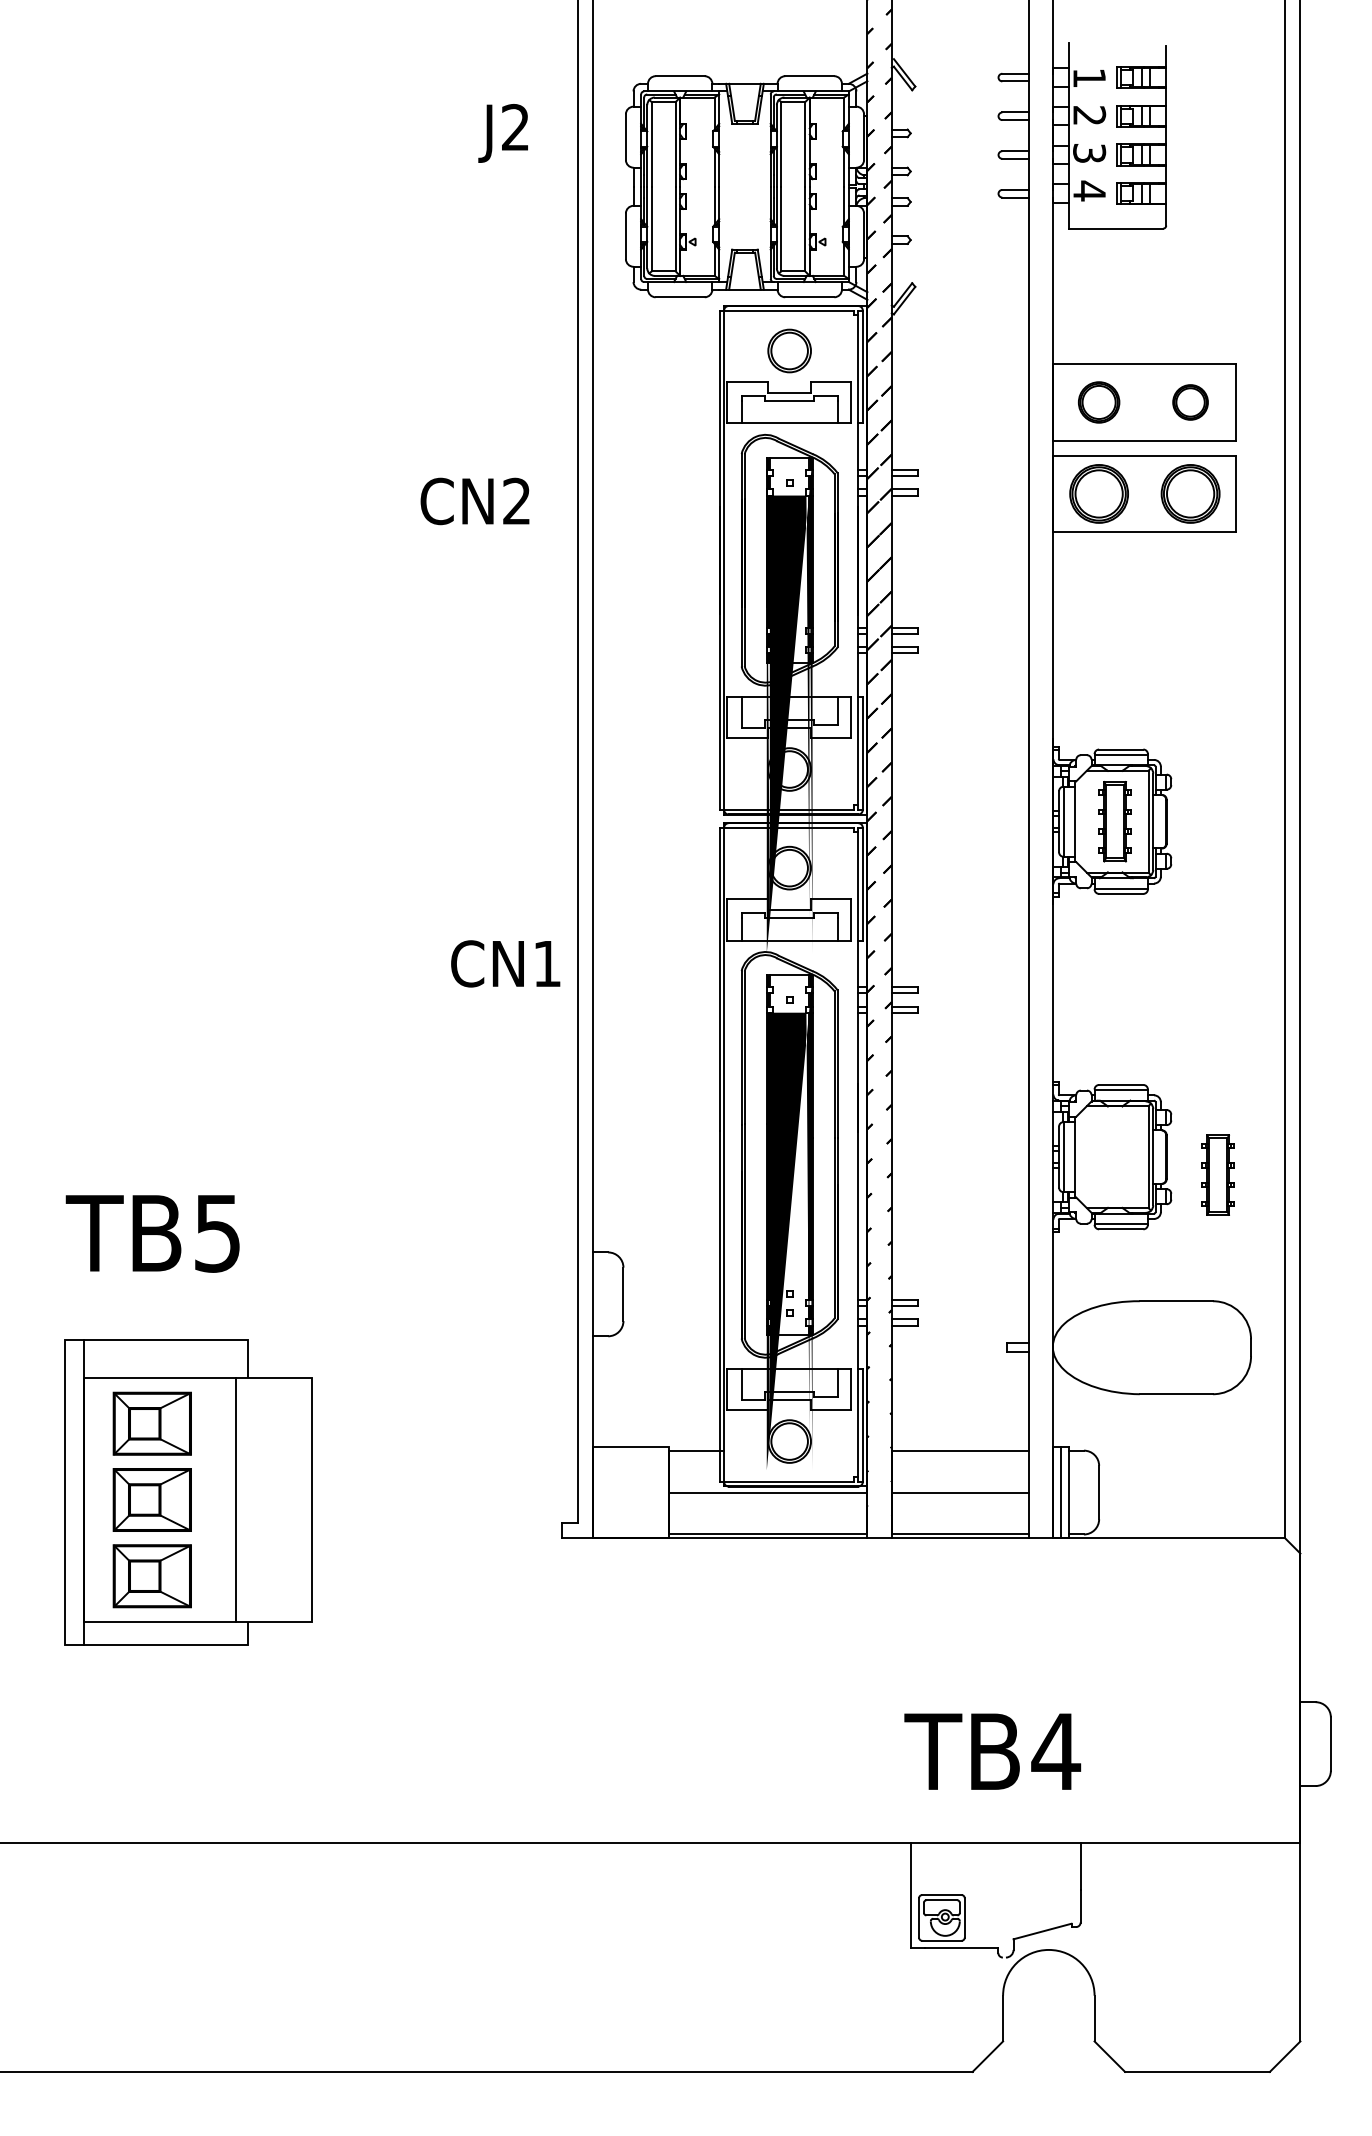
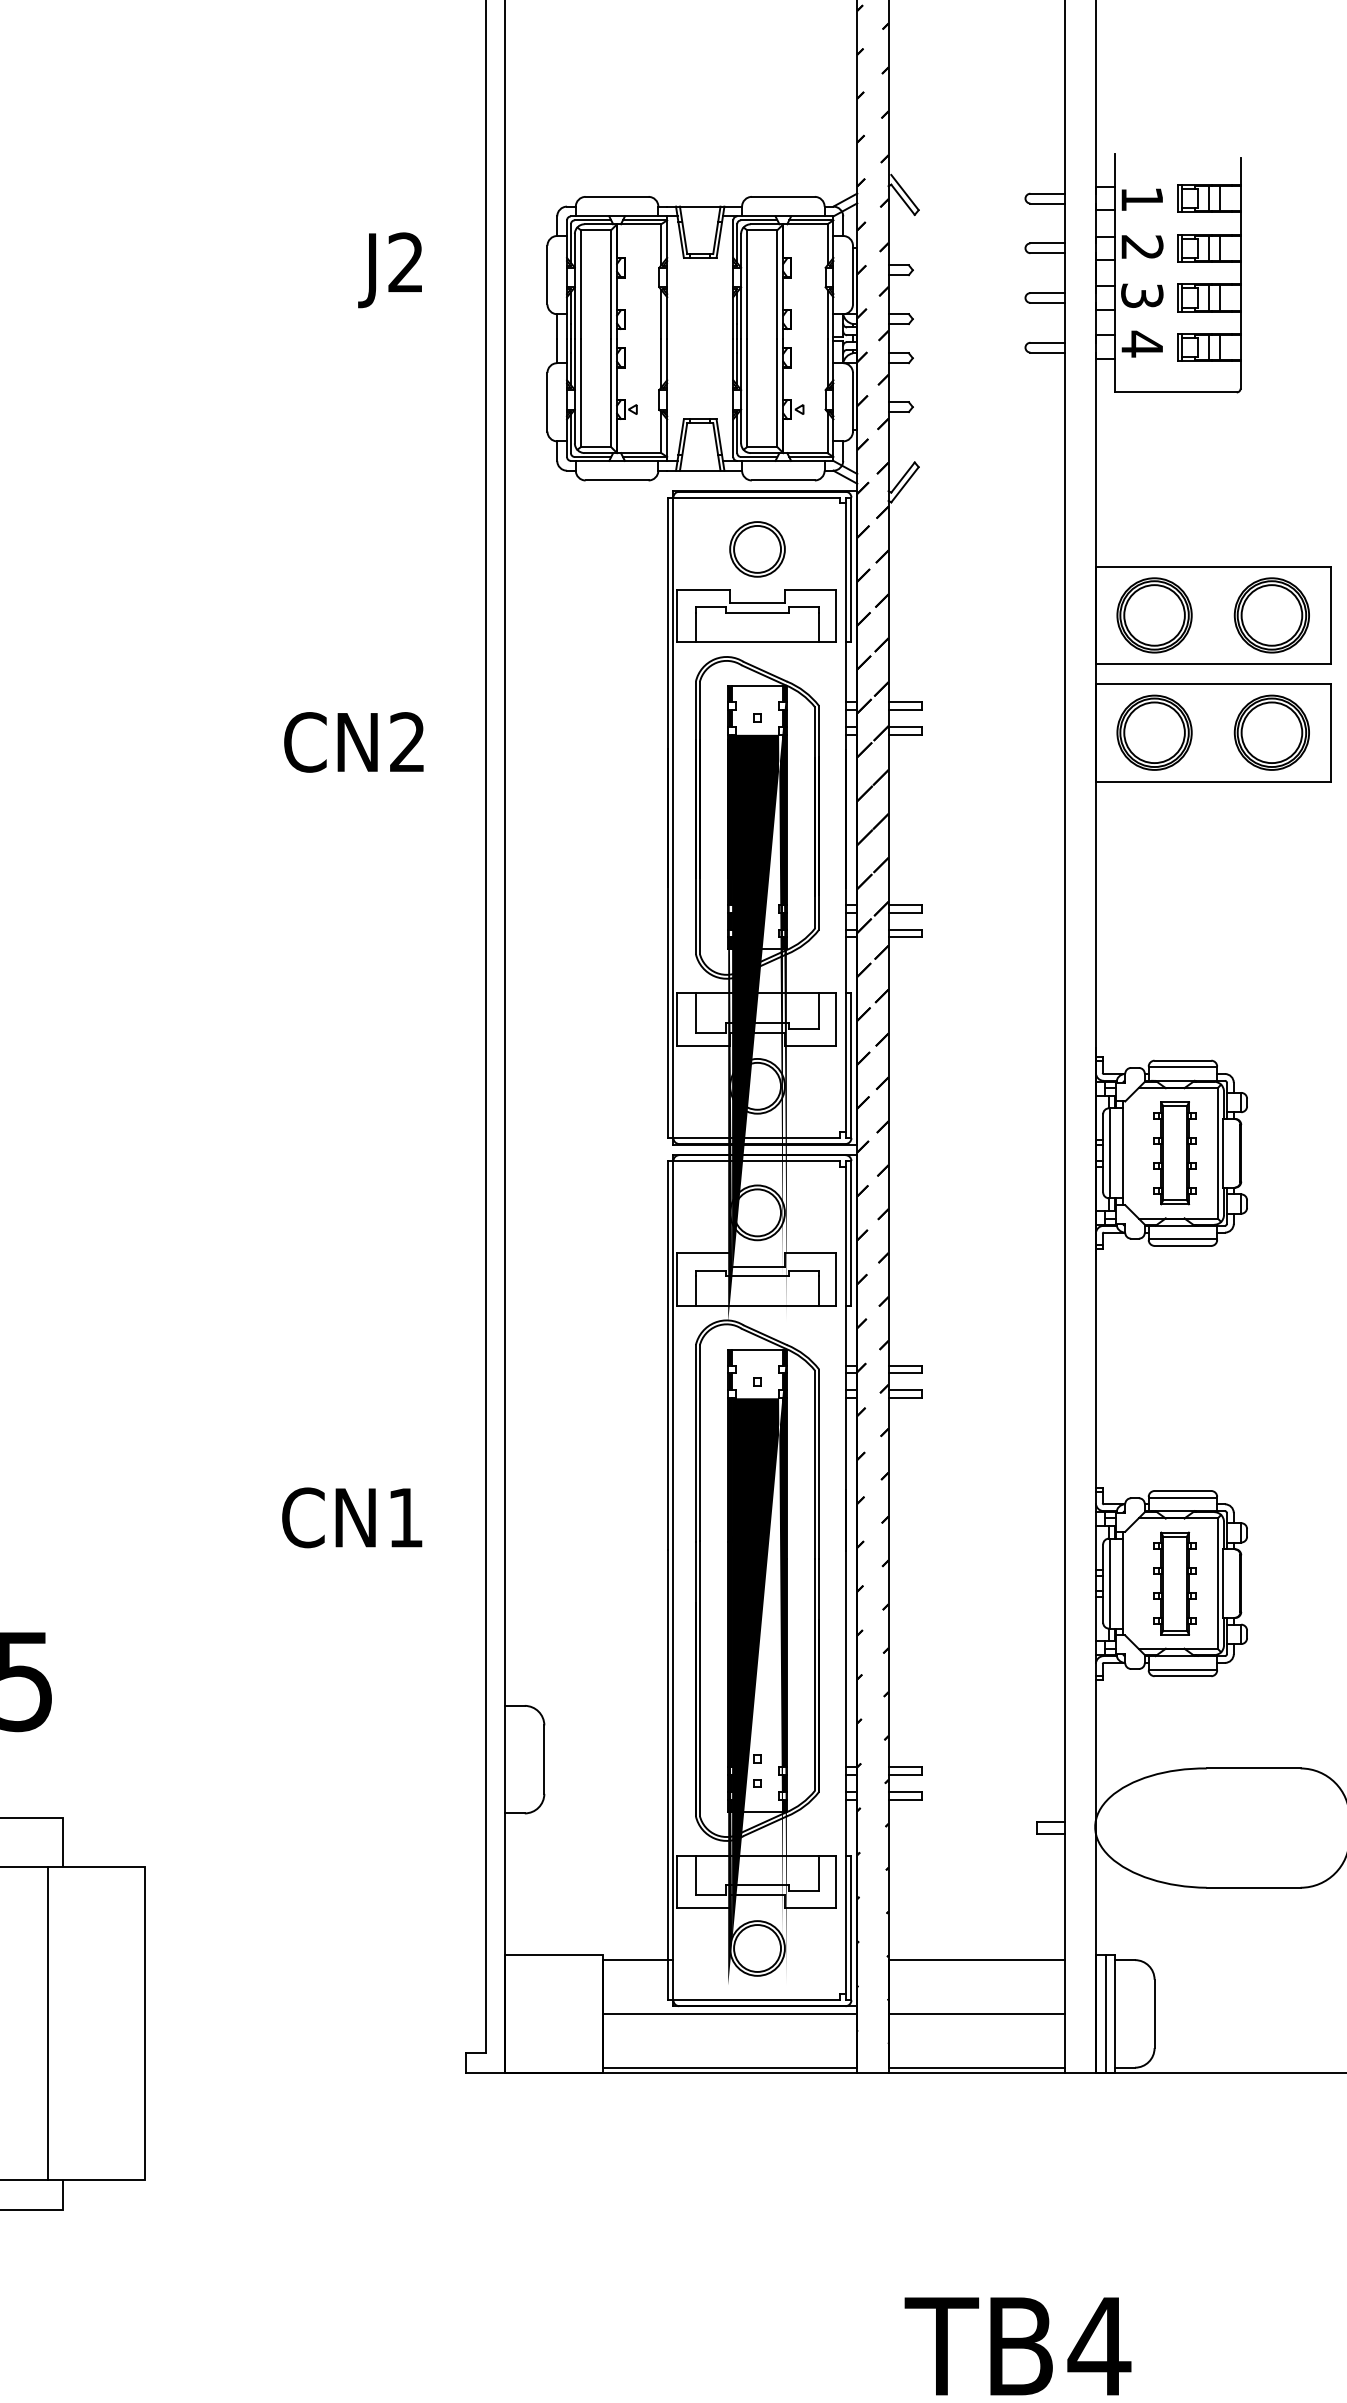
part: (1098, 402) -> (1153, 615), size x1.43
part: (1190, 402) -> (1271, 615), size x1.67
text: (505, 963) -> (351, 1517), moved
part: (1217, 1174) -> (1174, 1582), moved

